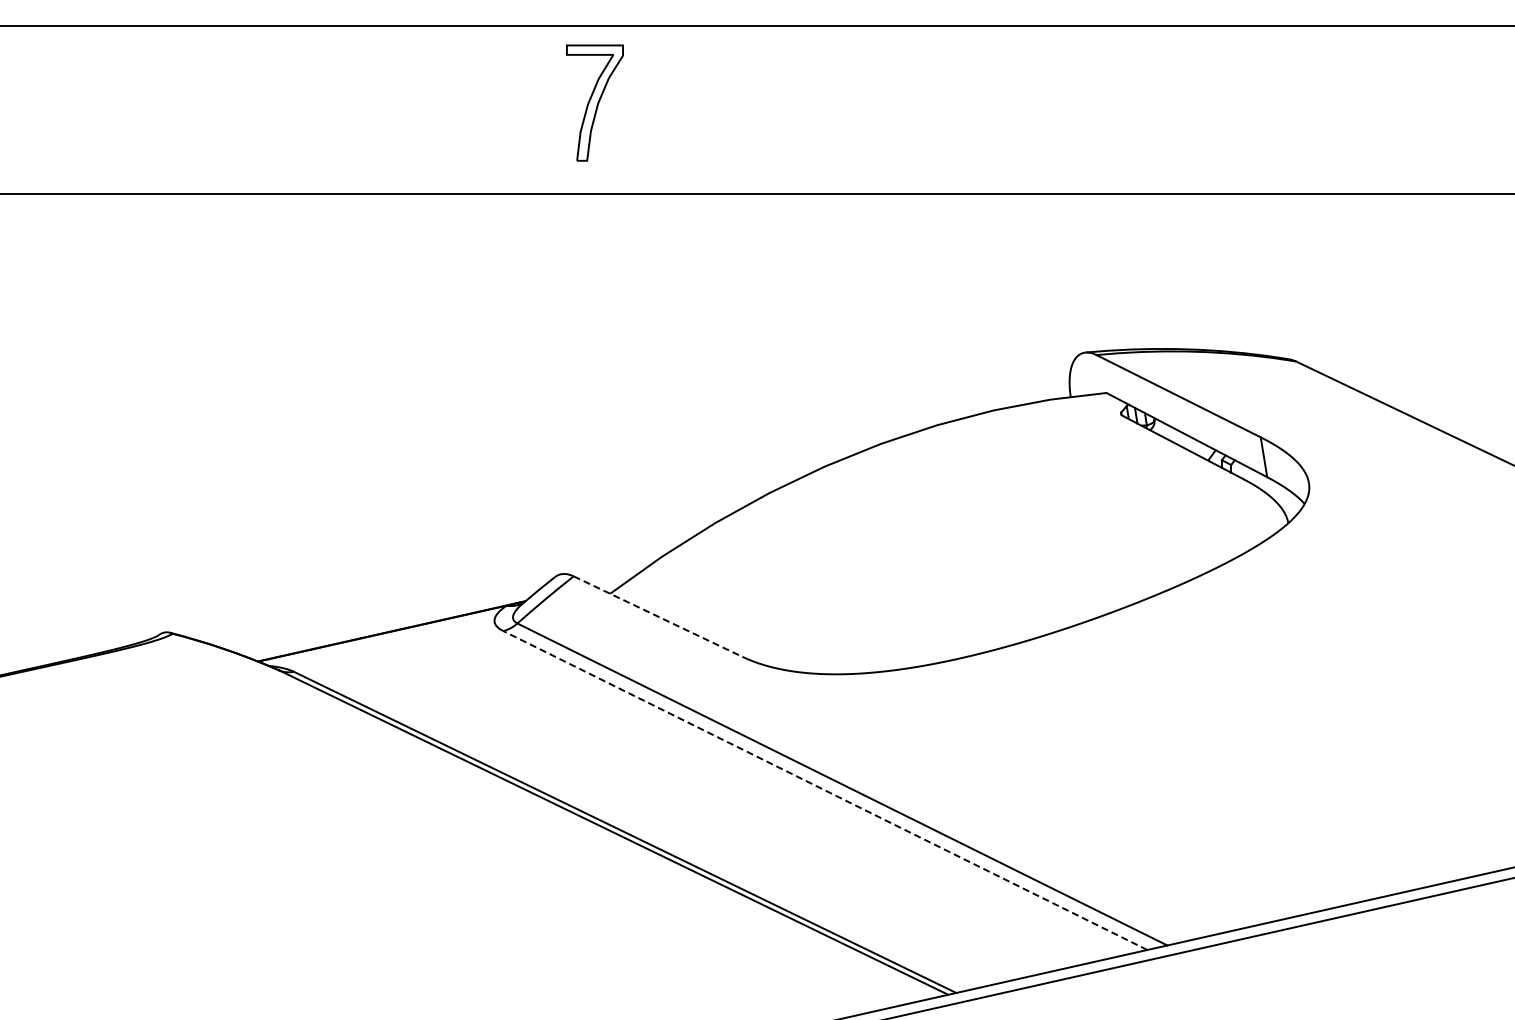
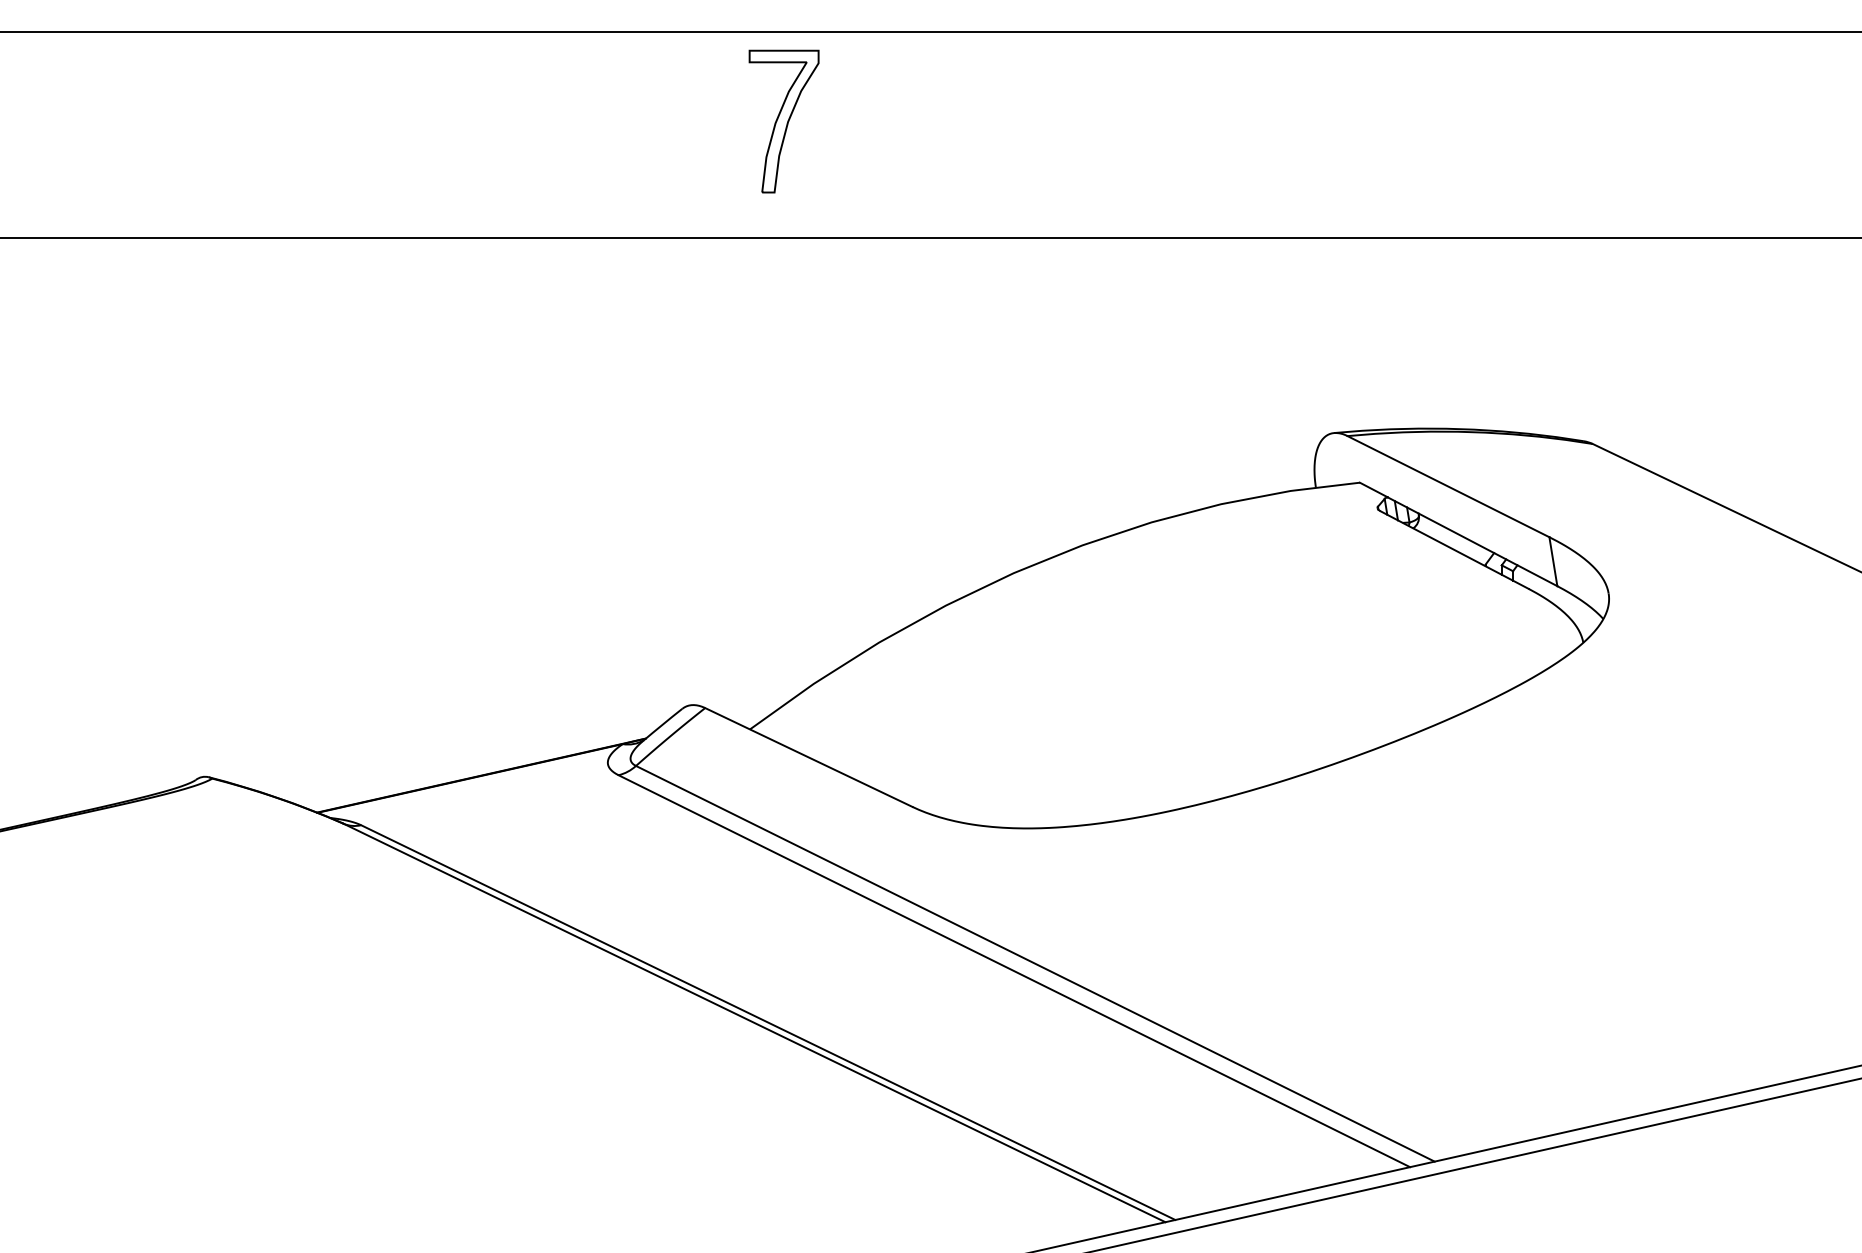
part: (594, 102) -> (783, 120), moved
line: (658, 616) -> (809, 757), dashed -> solid
line: (824, 790) -> (1013, 971), dashed -> solid

